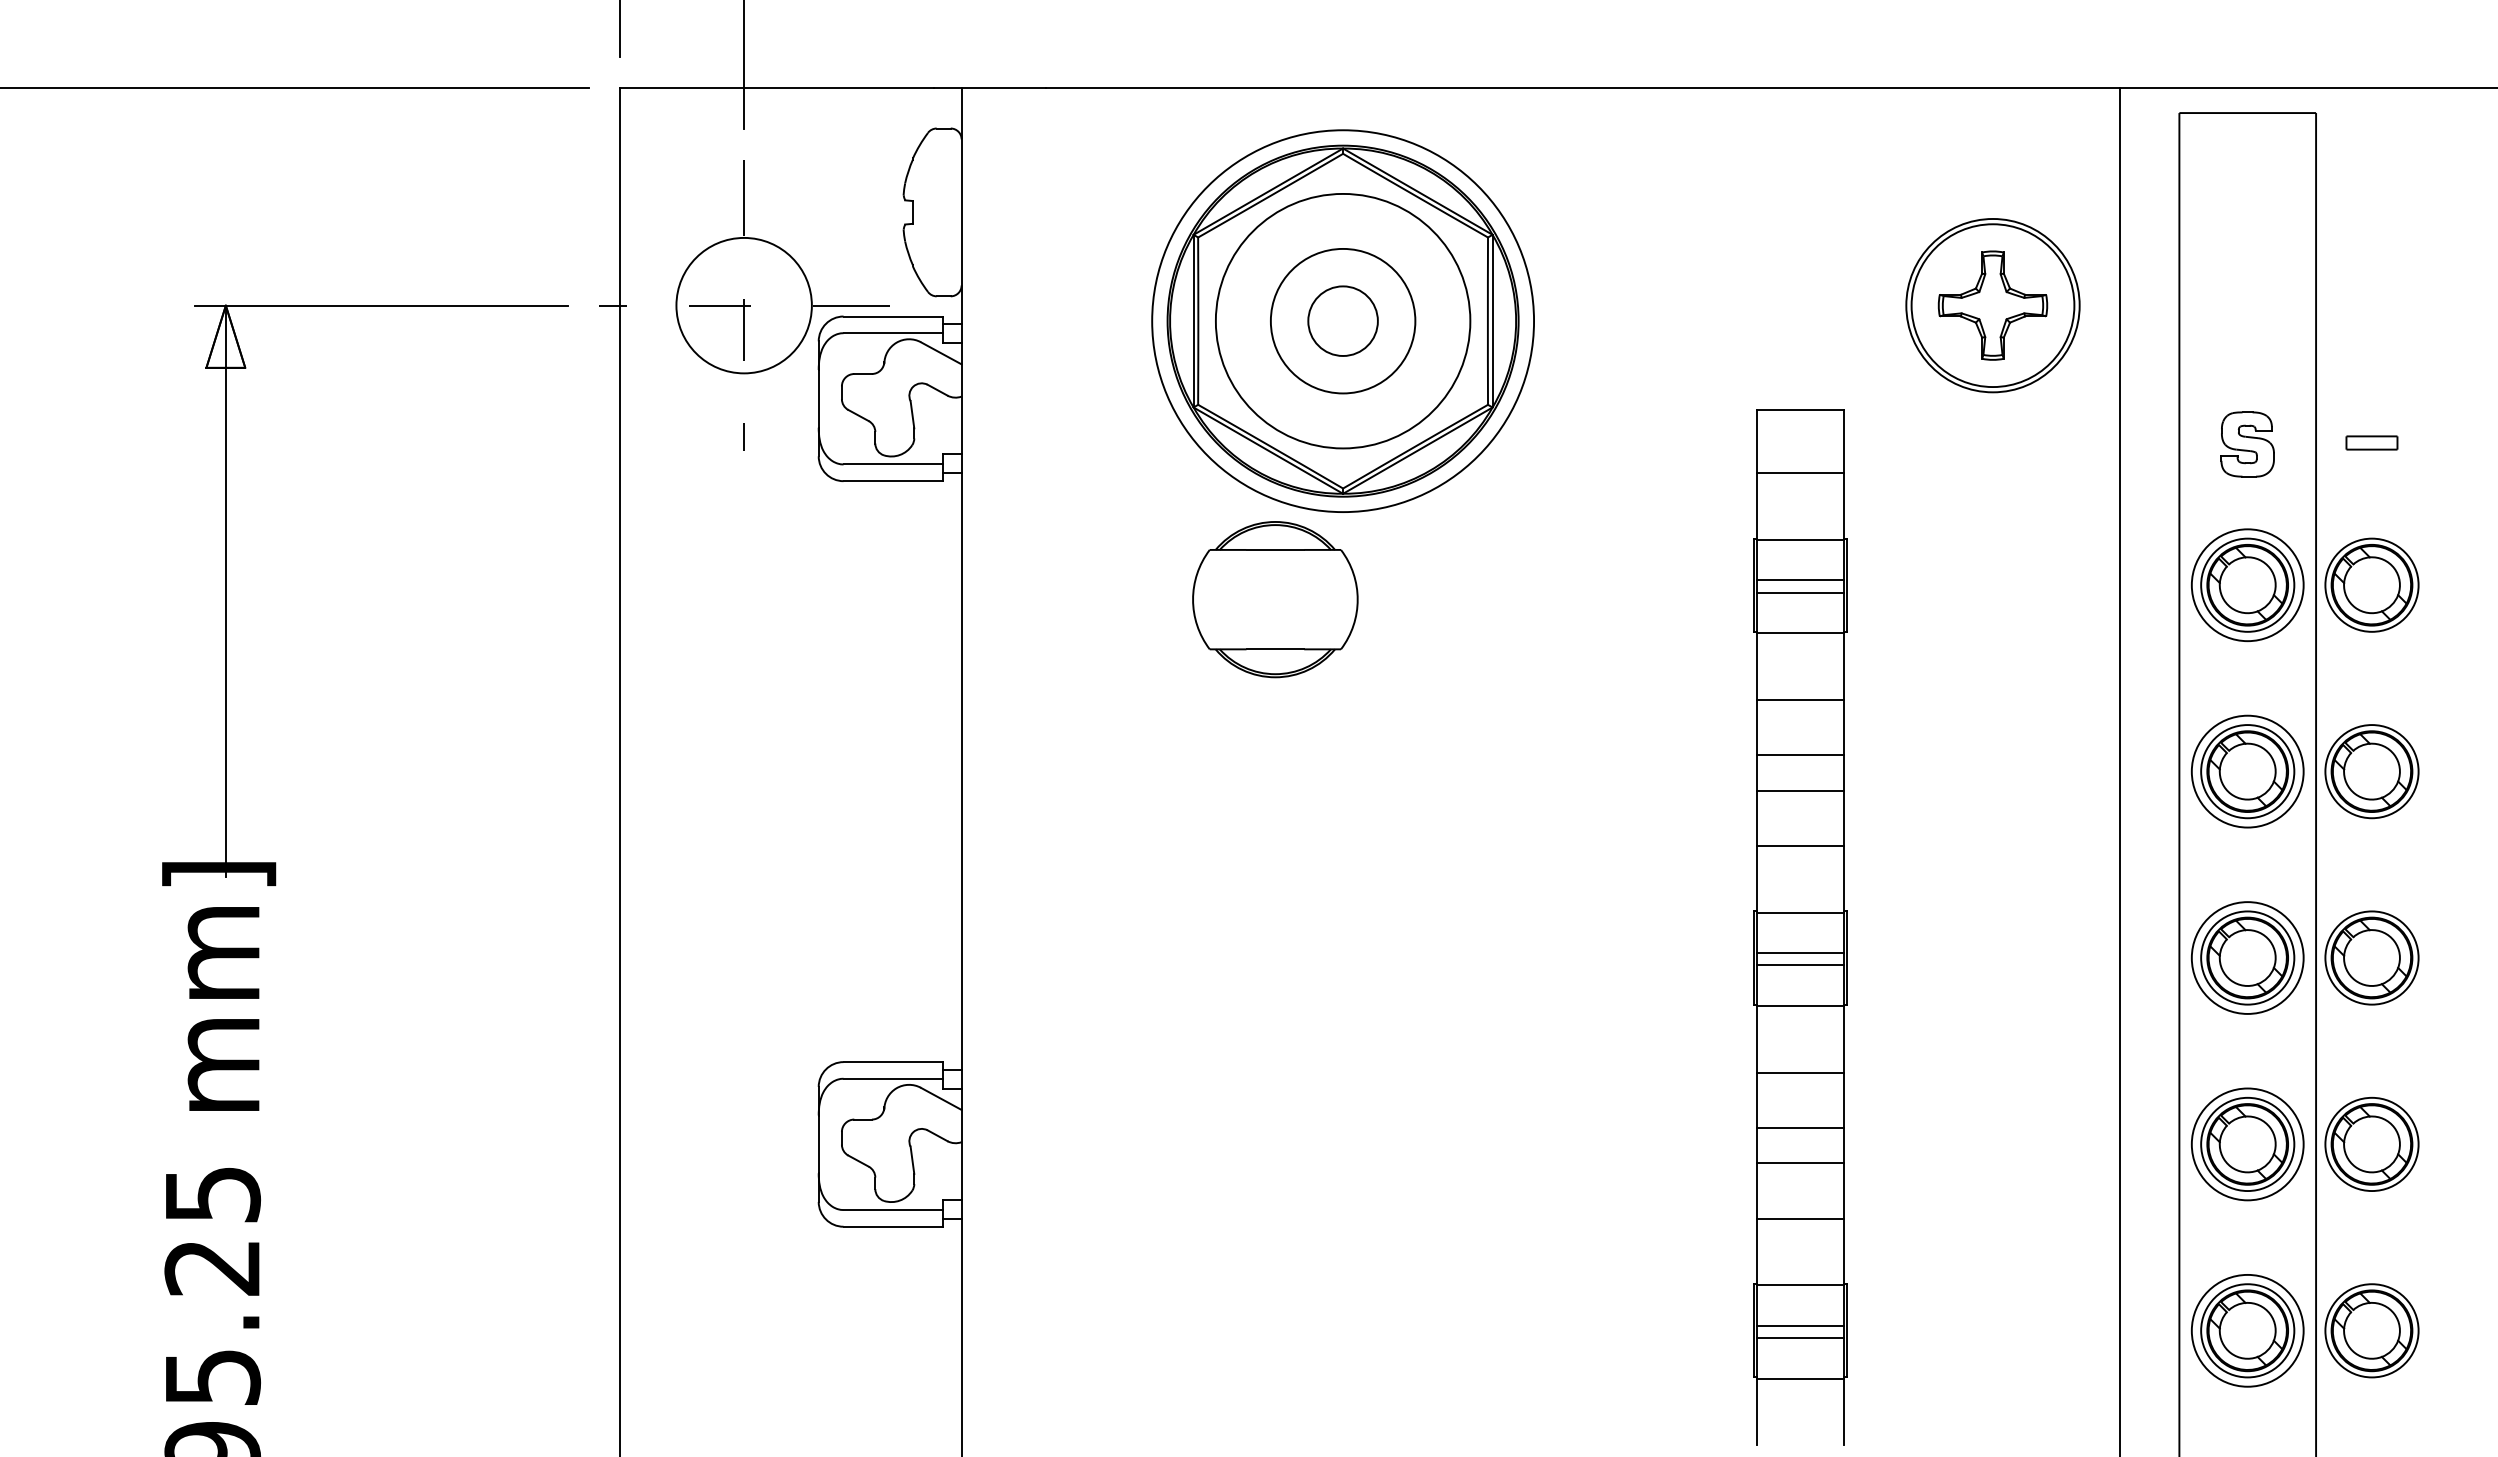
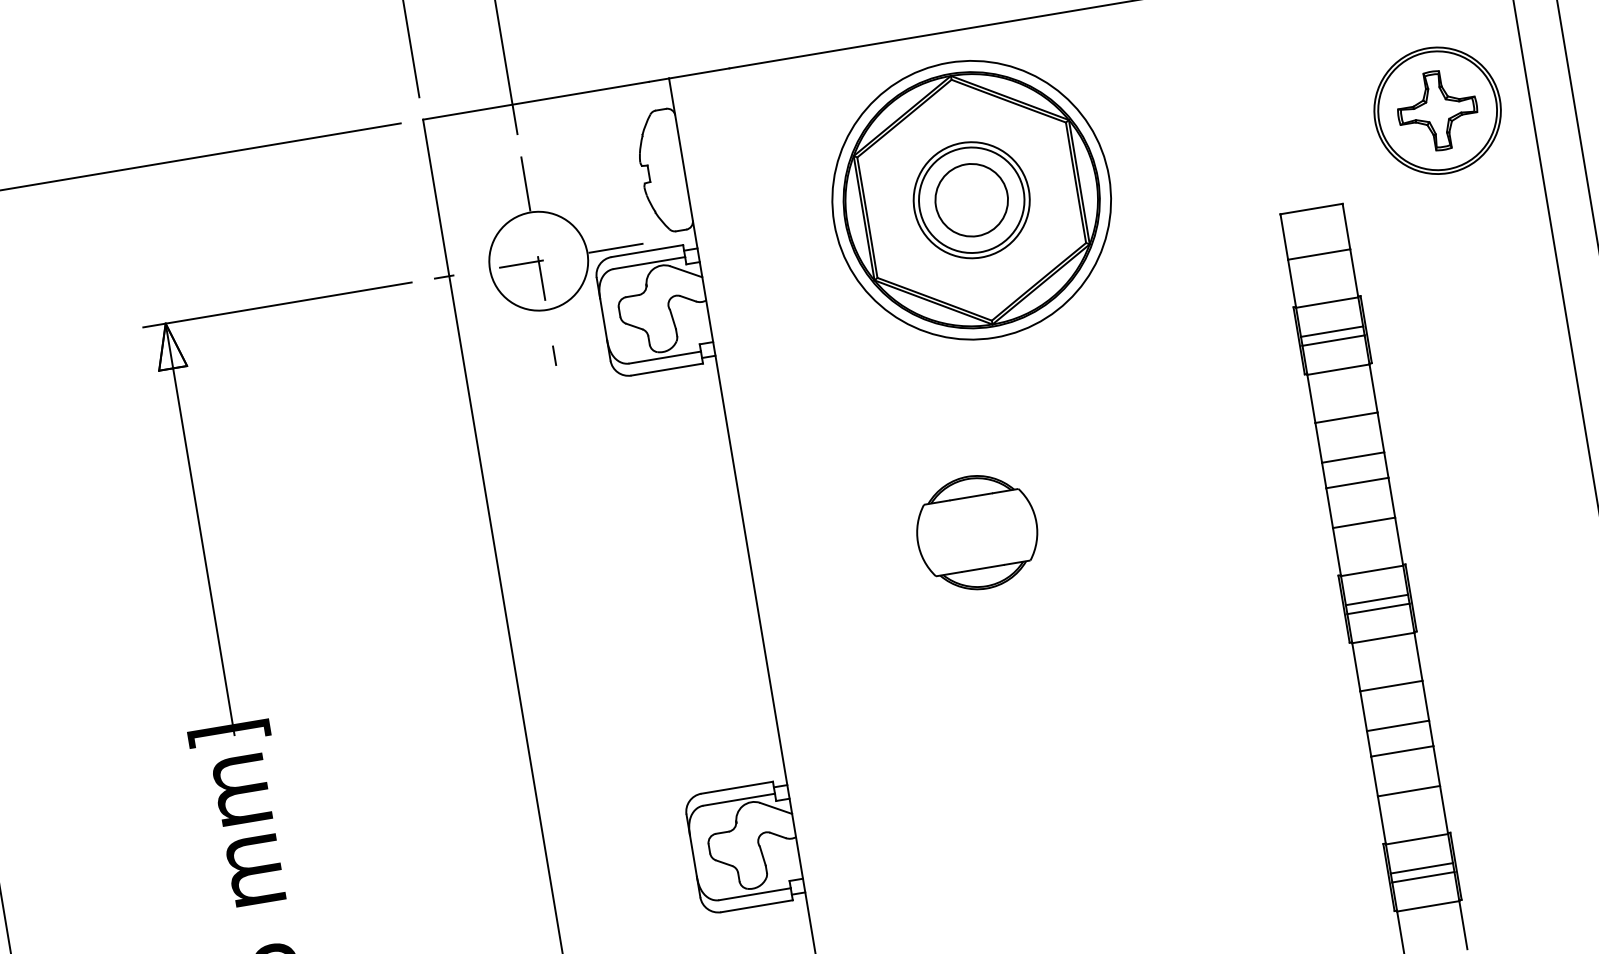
circle: (1342, 320) -> (971, 199), size x0.62
circle: (1342, 320) -> (971, 199), size x1.43
part: (1275, 599) -> (977, 532), moved

